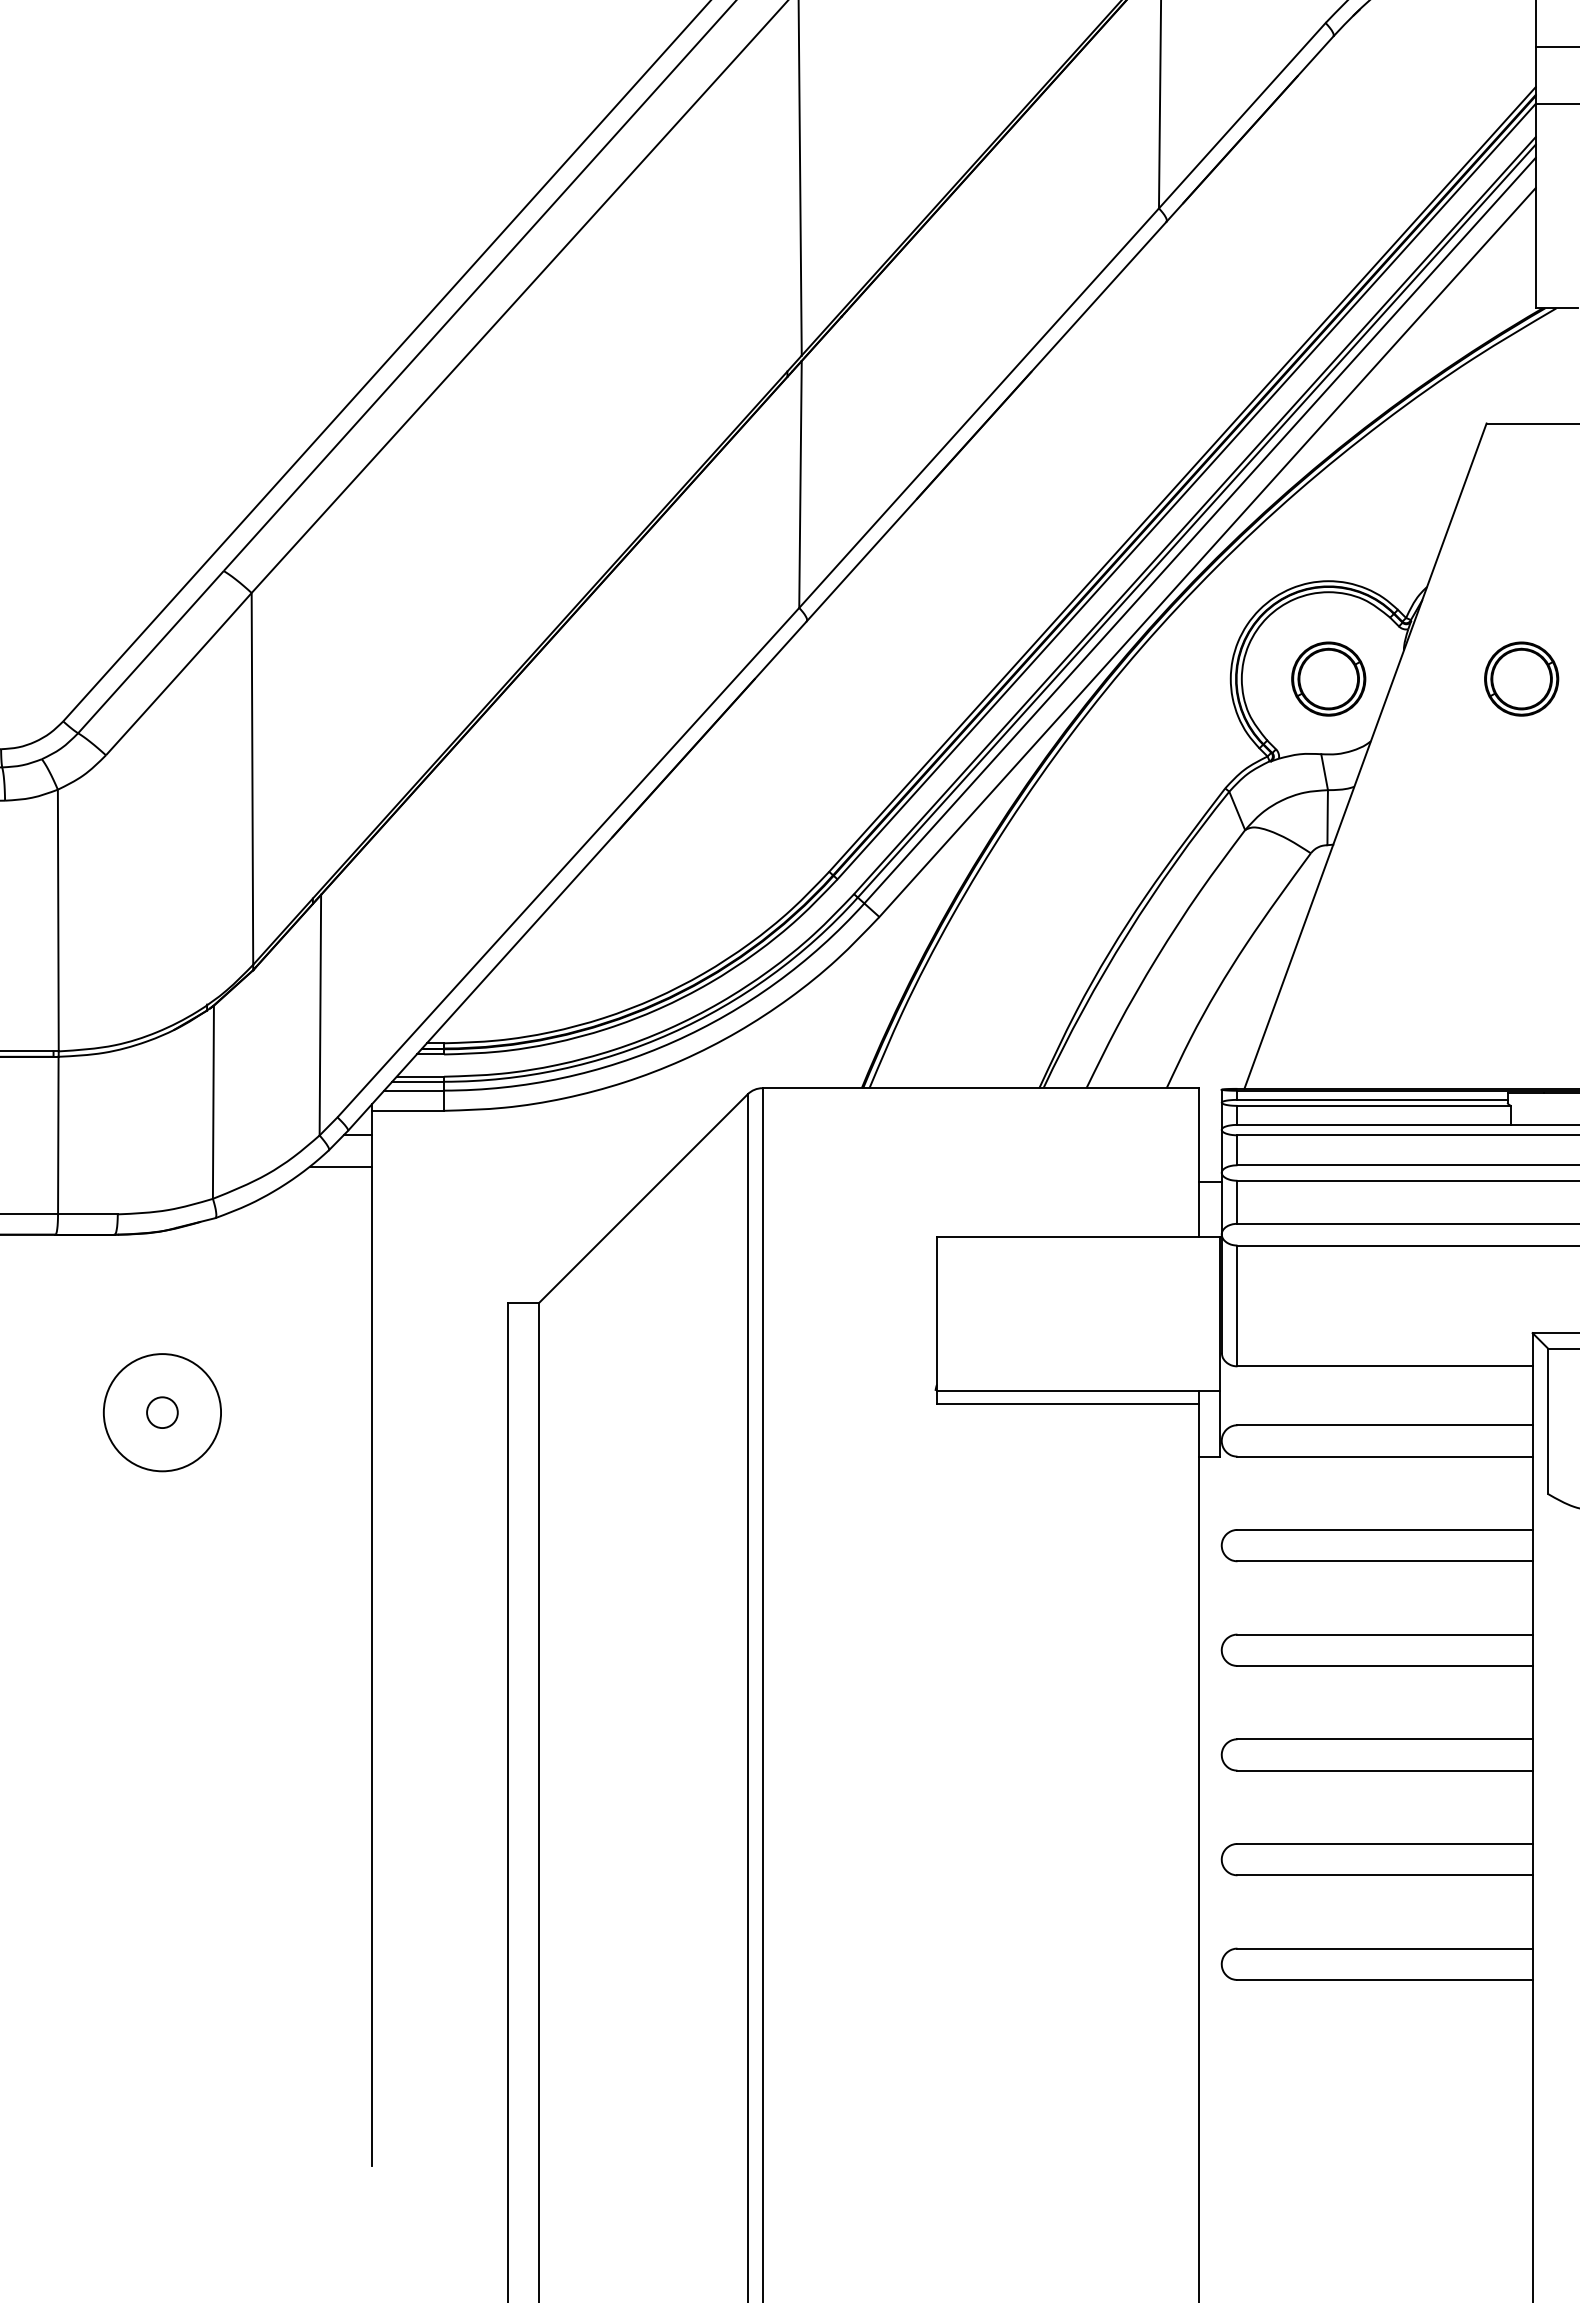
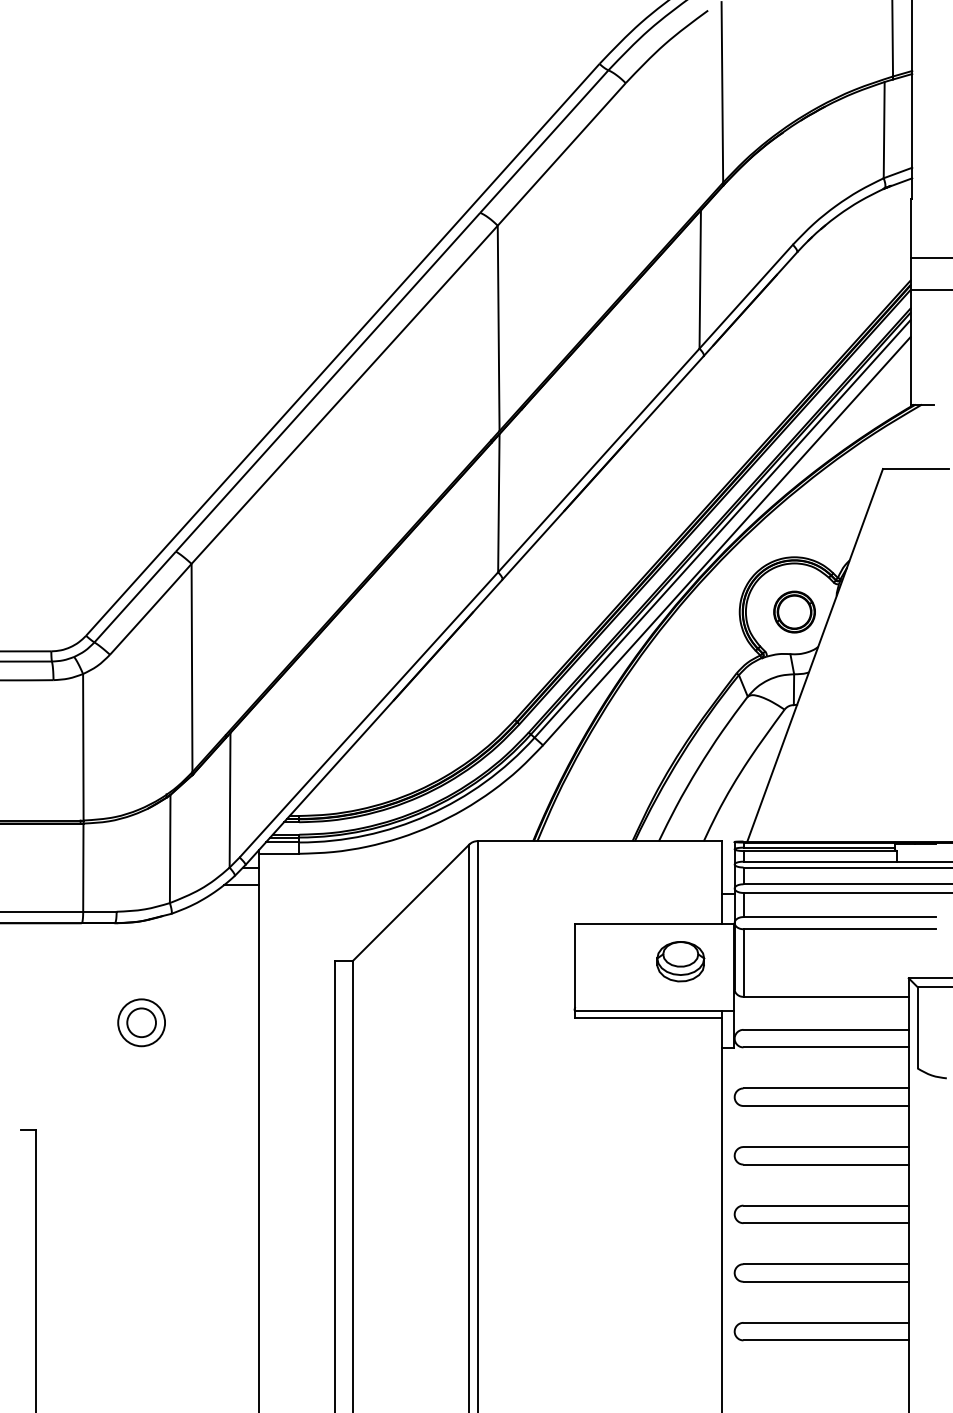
part: (1521, 678) -> (902, 611), removed
part: (1124, 1303) -> (680, 961), added
circle: (162, 1412) -> (141, 1022), size x0.71
circle: (162, 1412) -> (141, 1022), size x1.67

